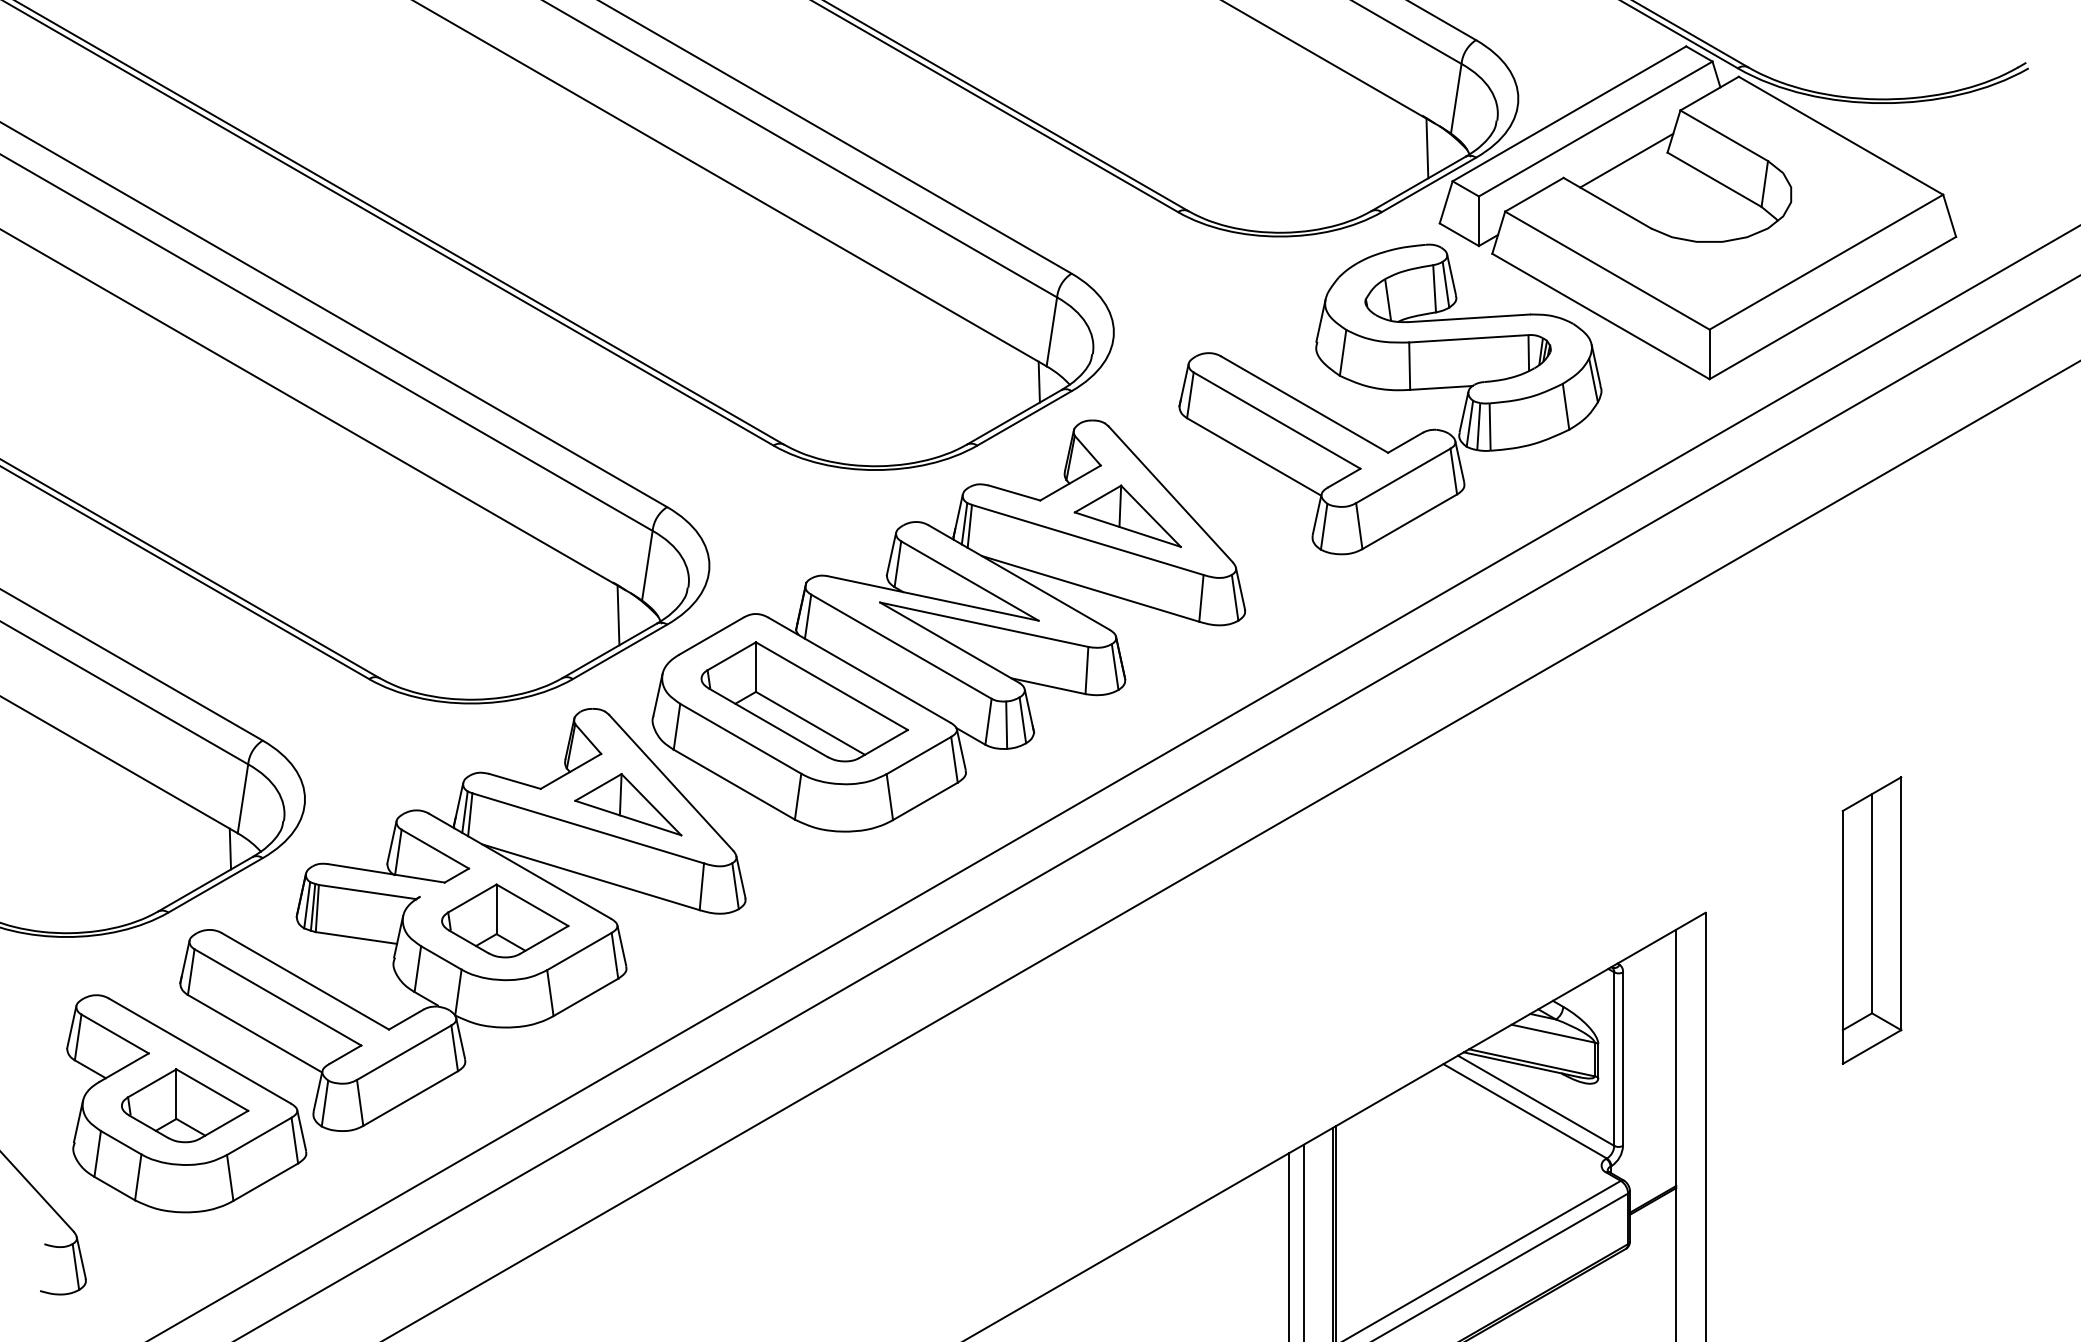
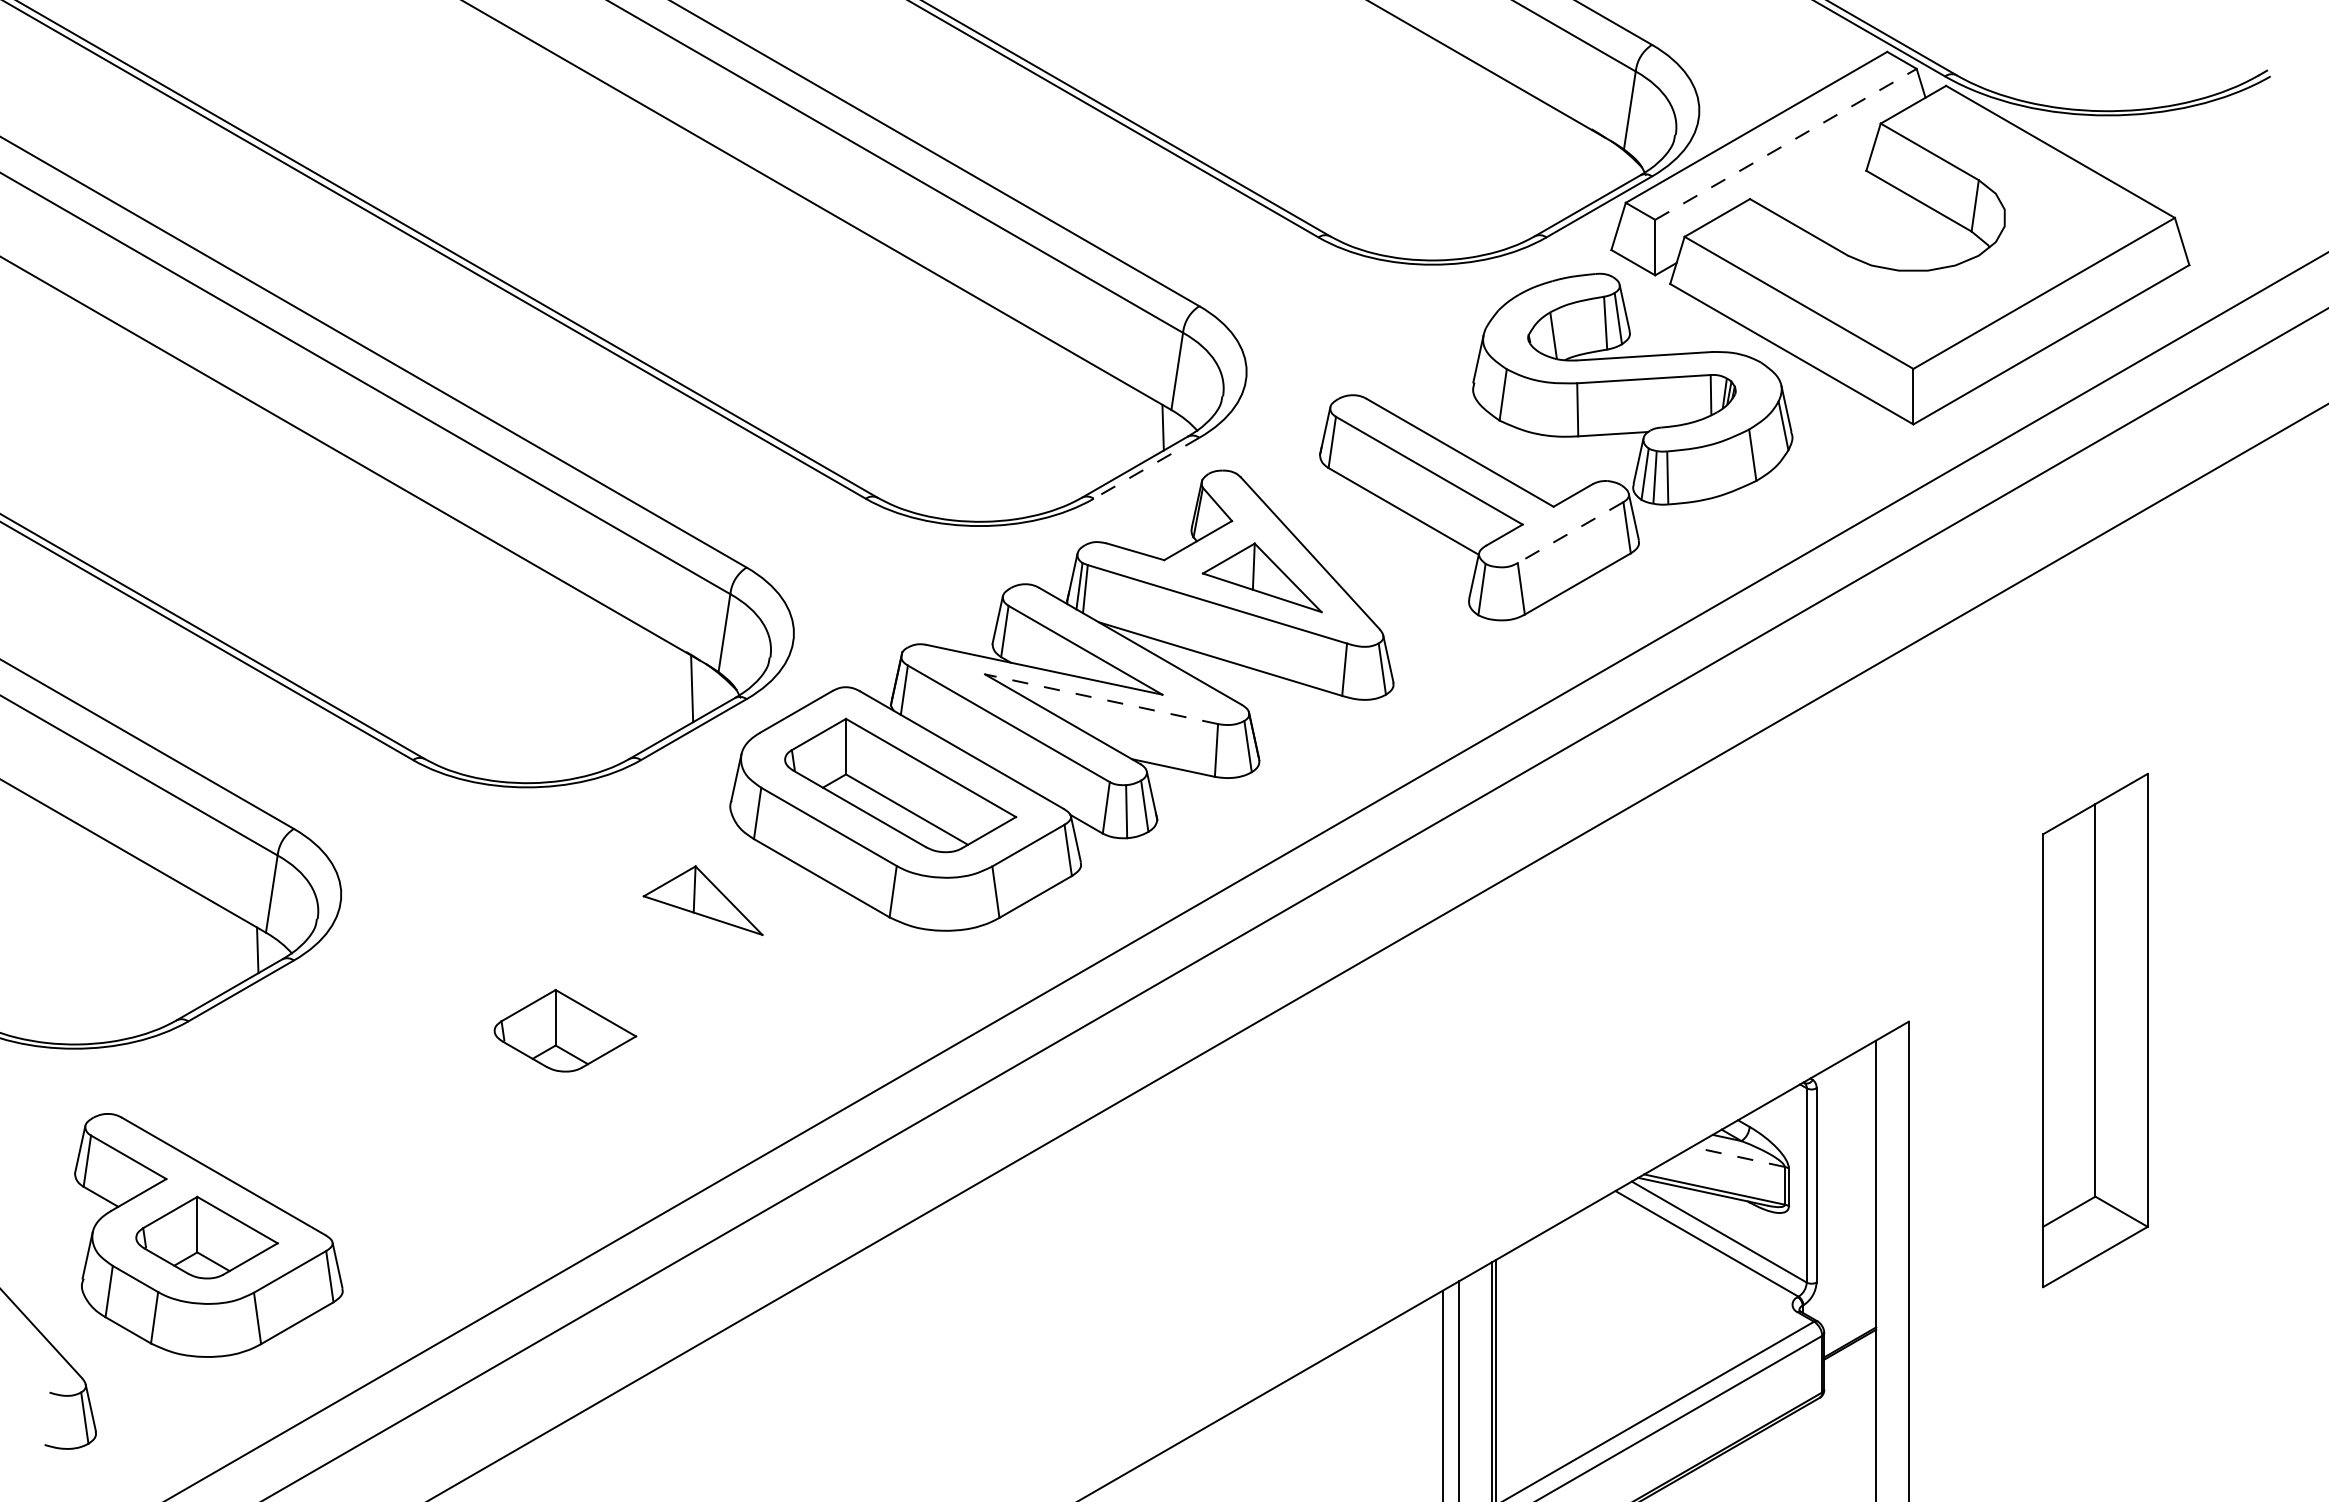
line: (1595, 129) -> (1785, 144), solid -> dashed
line: (1427, 147) -> (1597, 165), removed
line: (1626, 160) -> (1820, 179), removed
line: (1024, 418) -> (1146, 468), solid -> dashed
line: (1403, 475) -> (1570, 532), solid -> dashed
line: (984, 624) -> (1101, 699), solid -> dashed
part: (462, 919) -> (517, 1029), removed
part: (1871, 919) -> (2094, 1029), size x1.6
line: (1553, 1033) -> (1738, 1156), solid -> dashed

